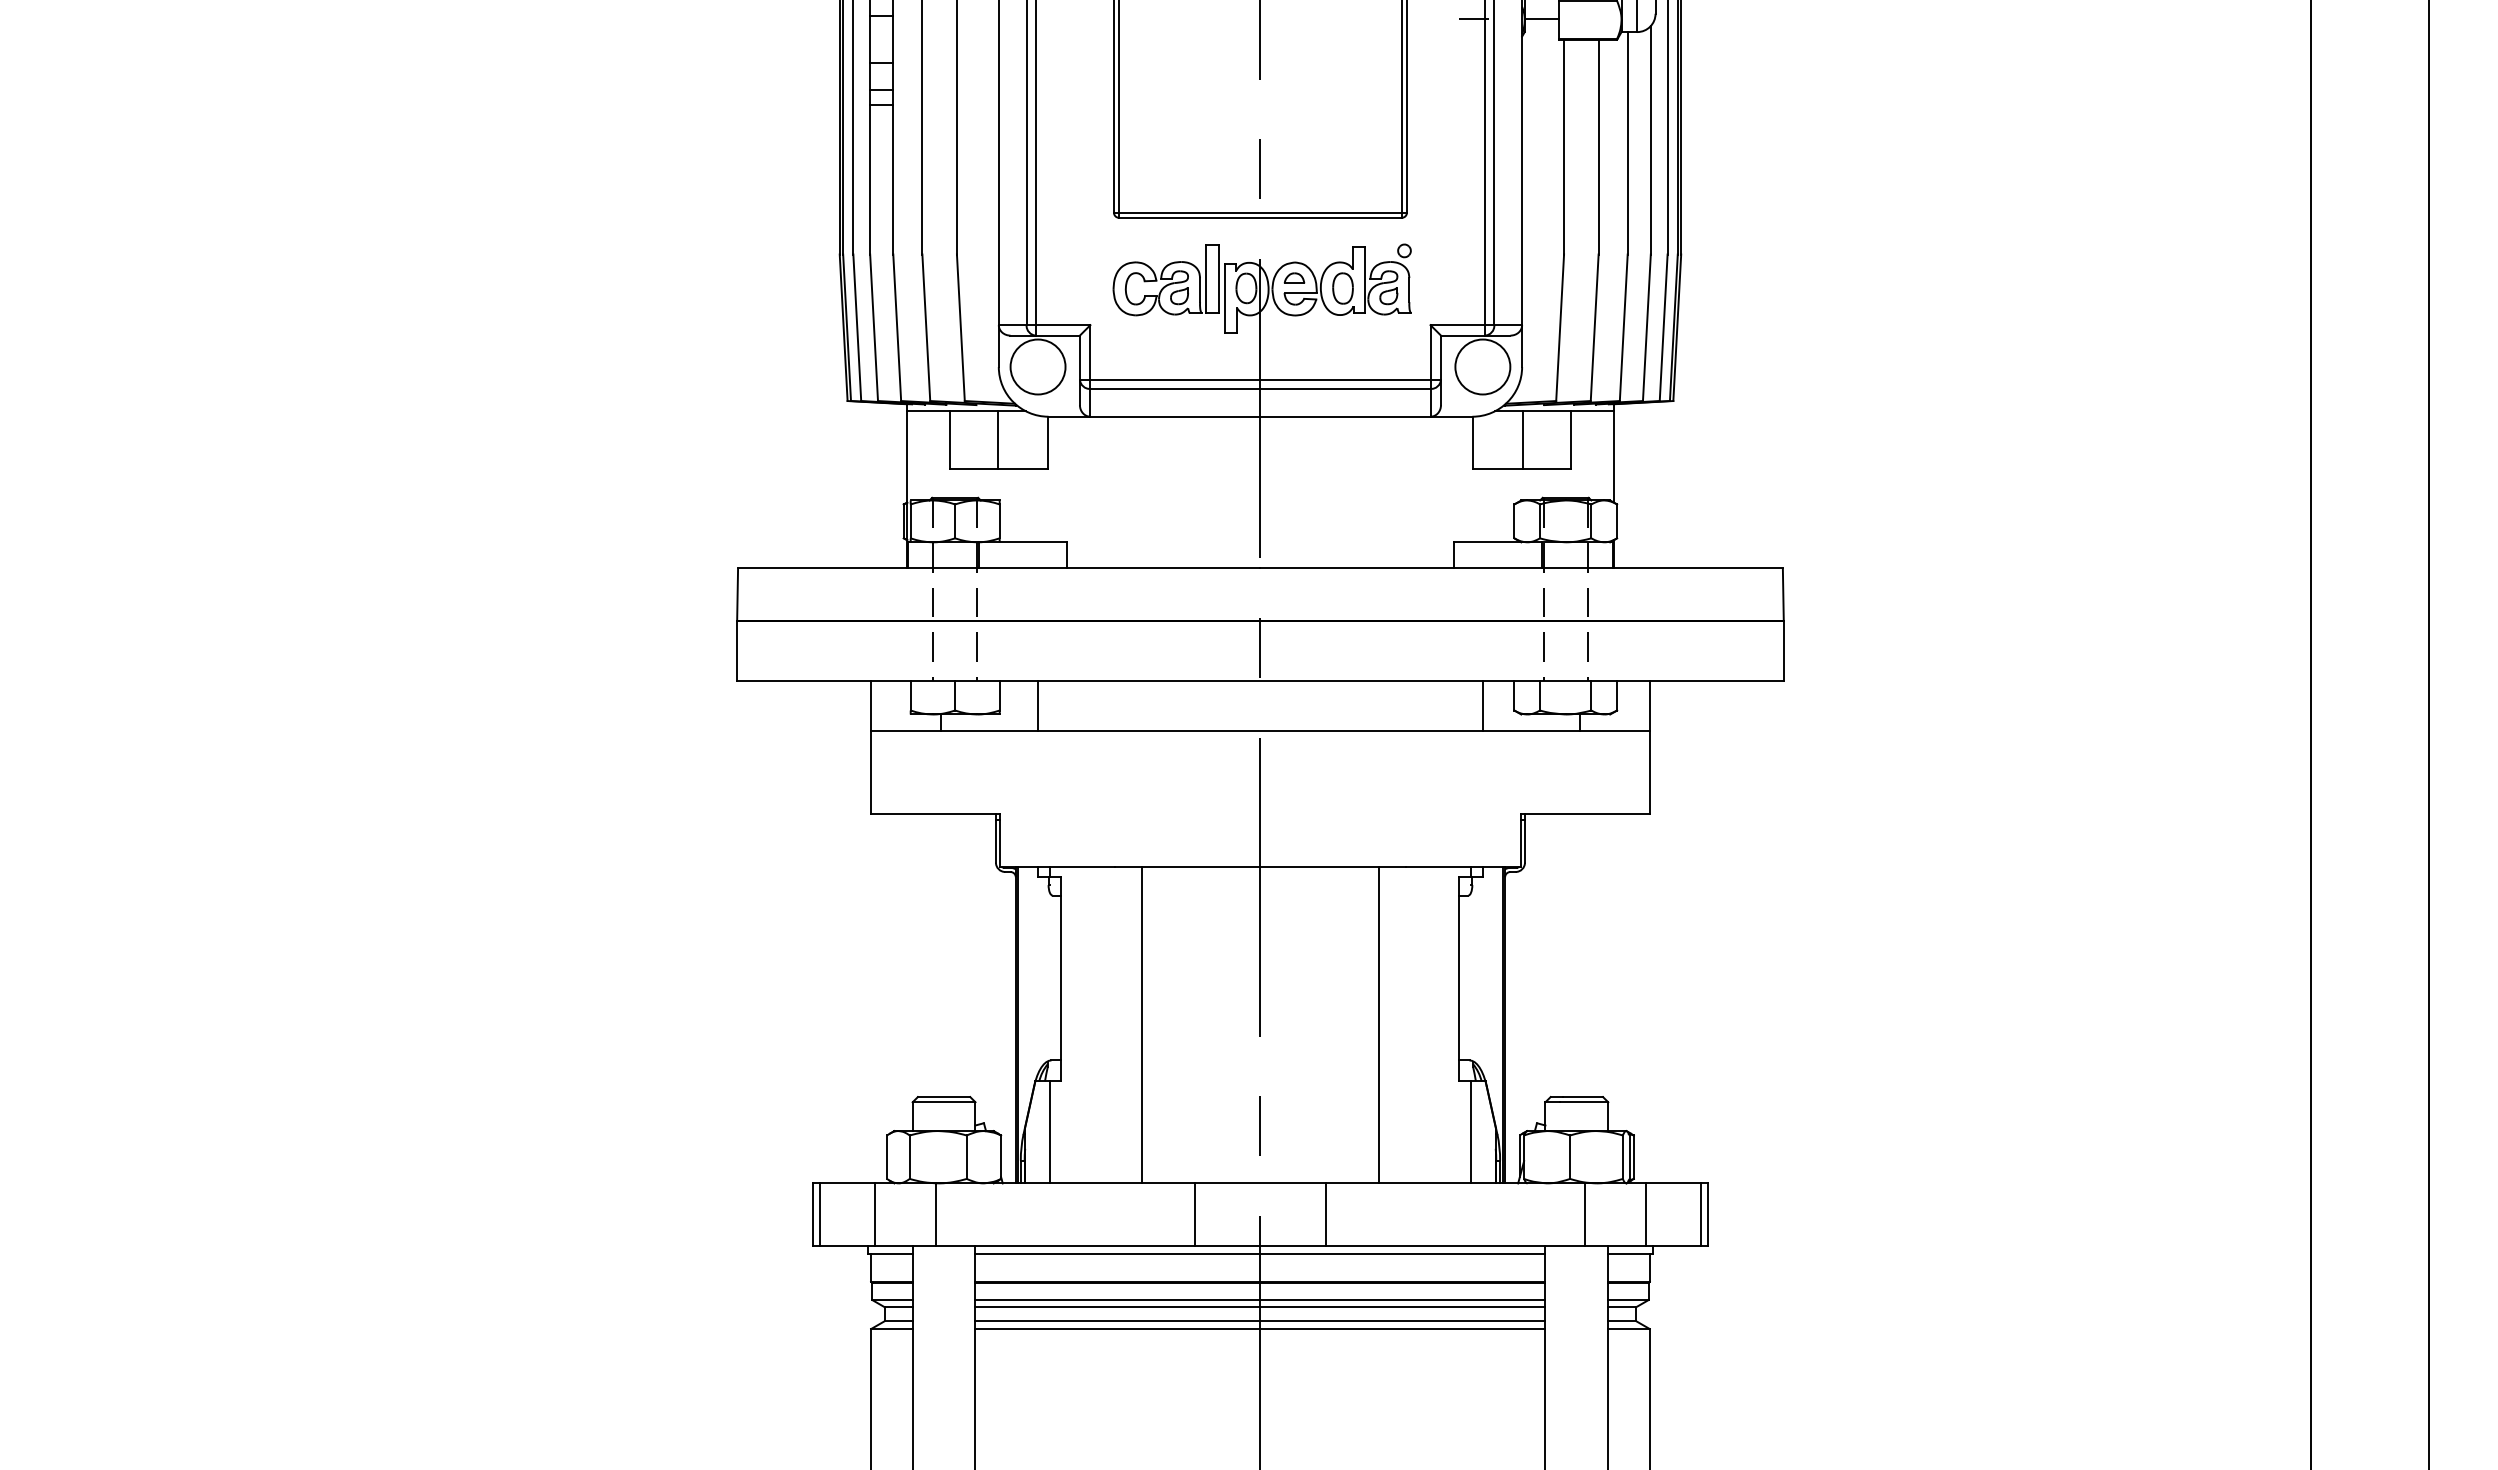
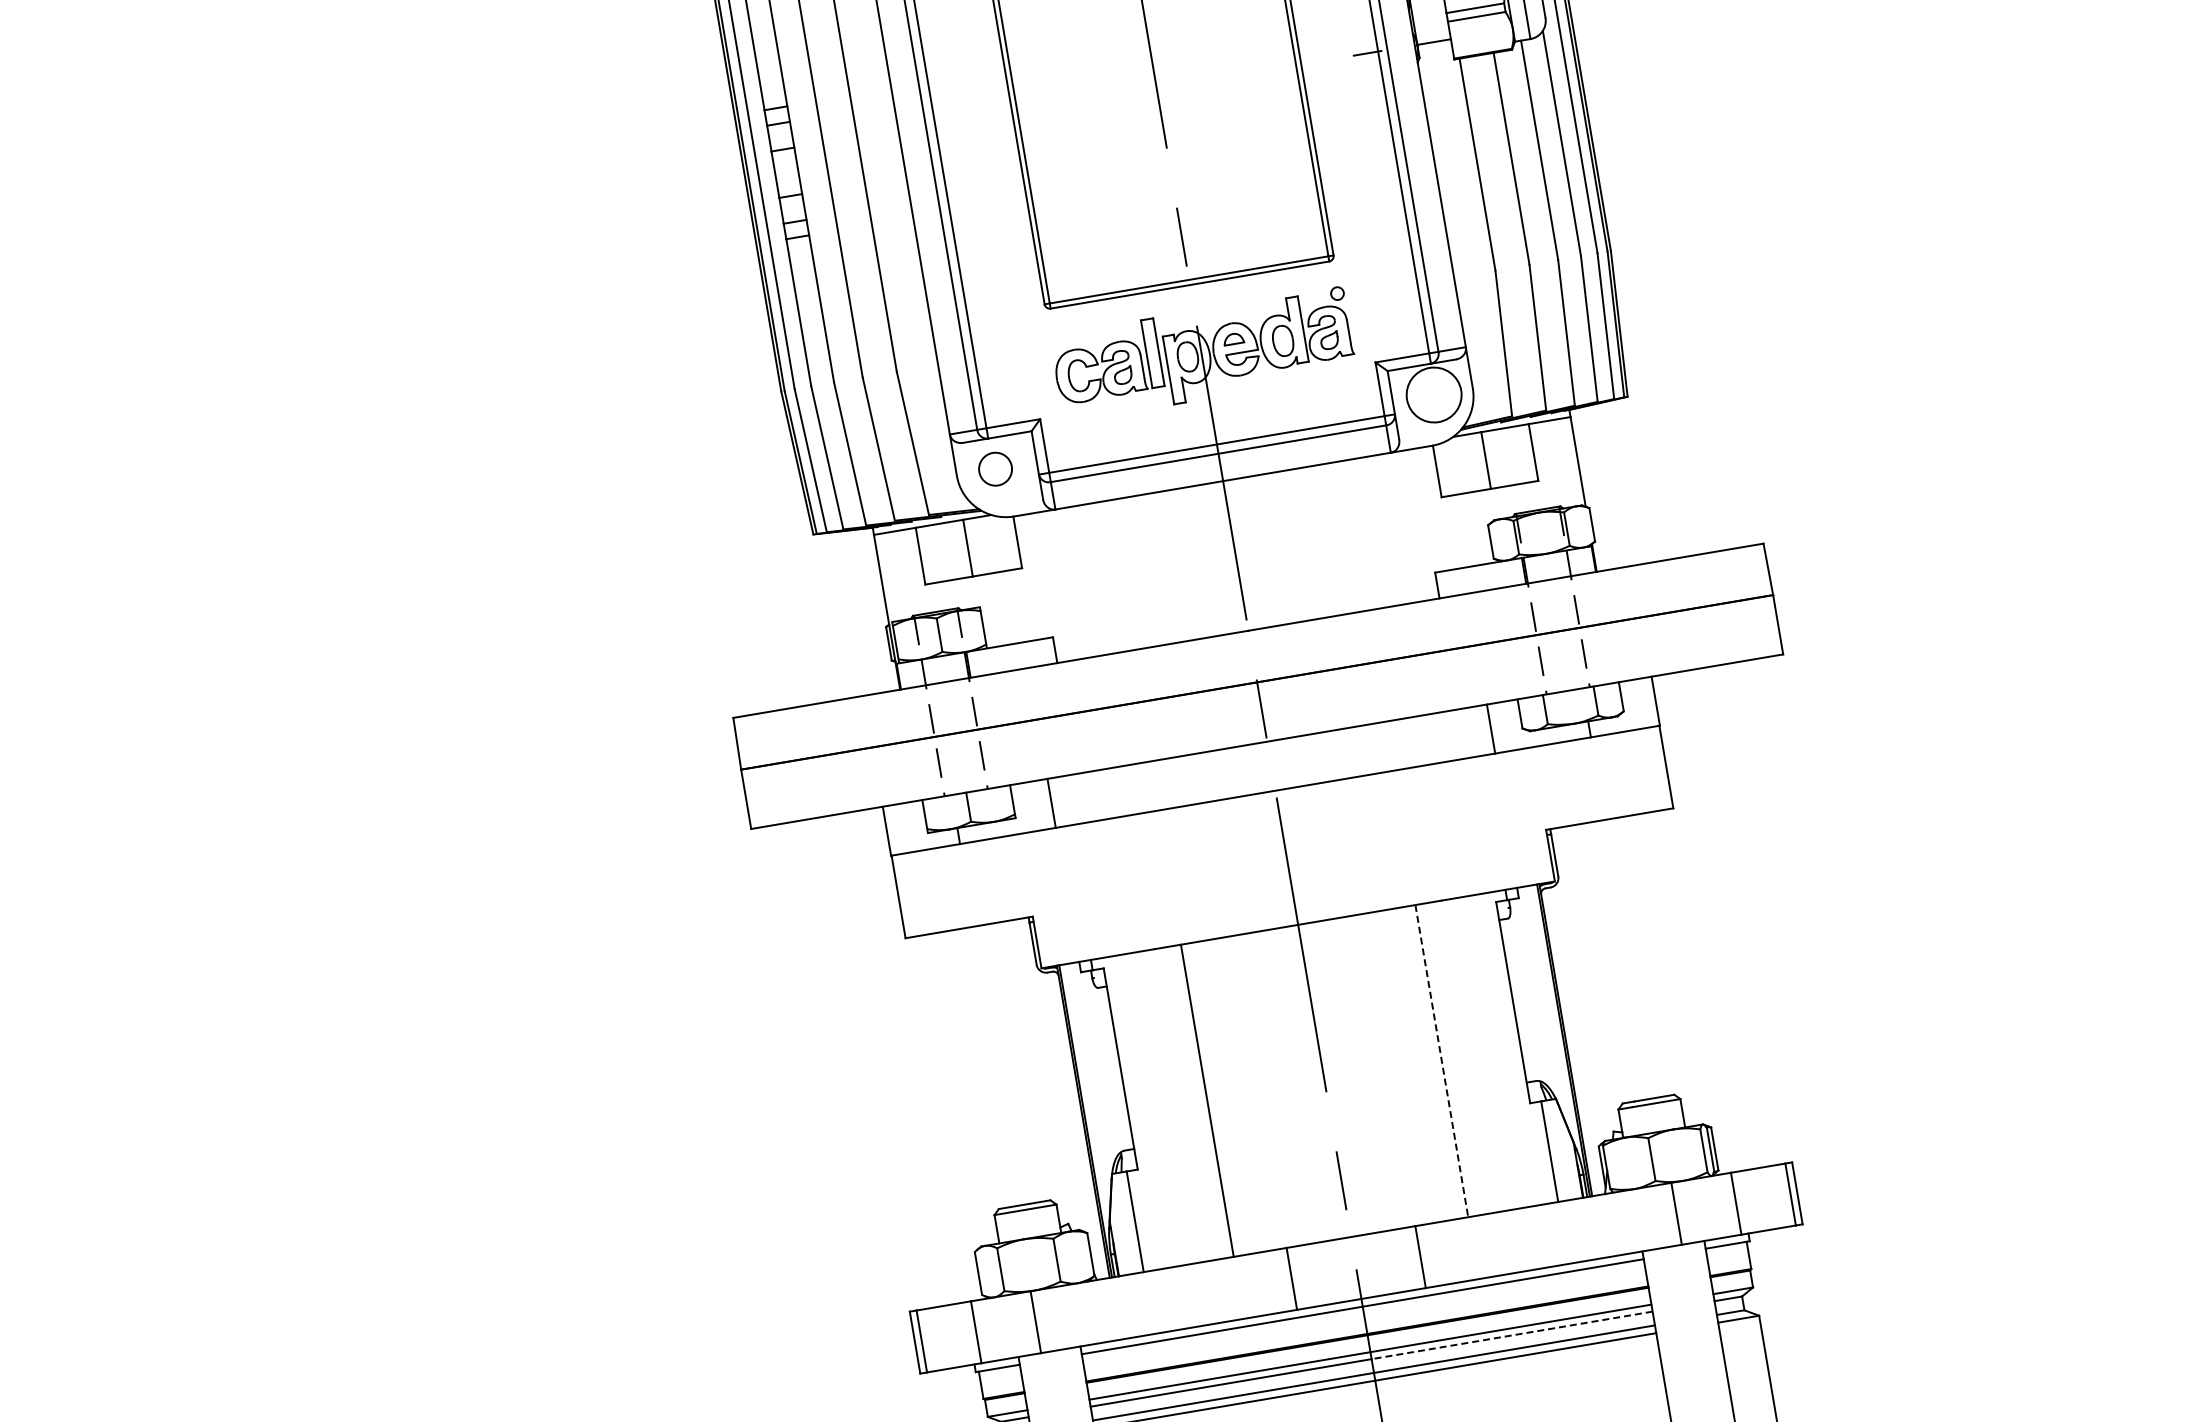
circle: (1037, 366) -> (994, 468), size x0.6
line: (1379, 1025) -> (1442, 1061), solid -> dashed
line: (1402, 1307) -> (1511, 1335), solid -> dashed

